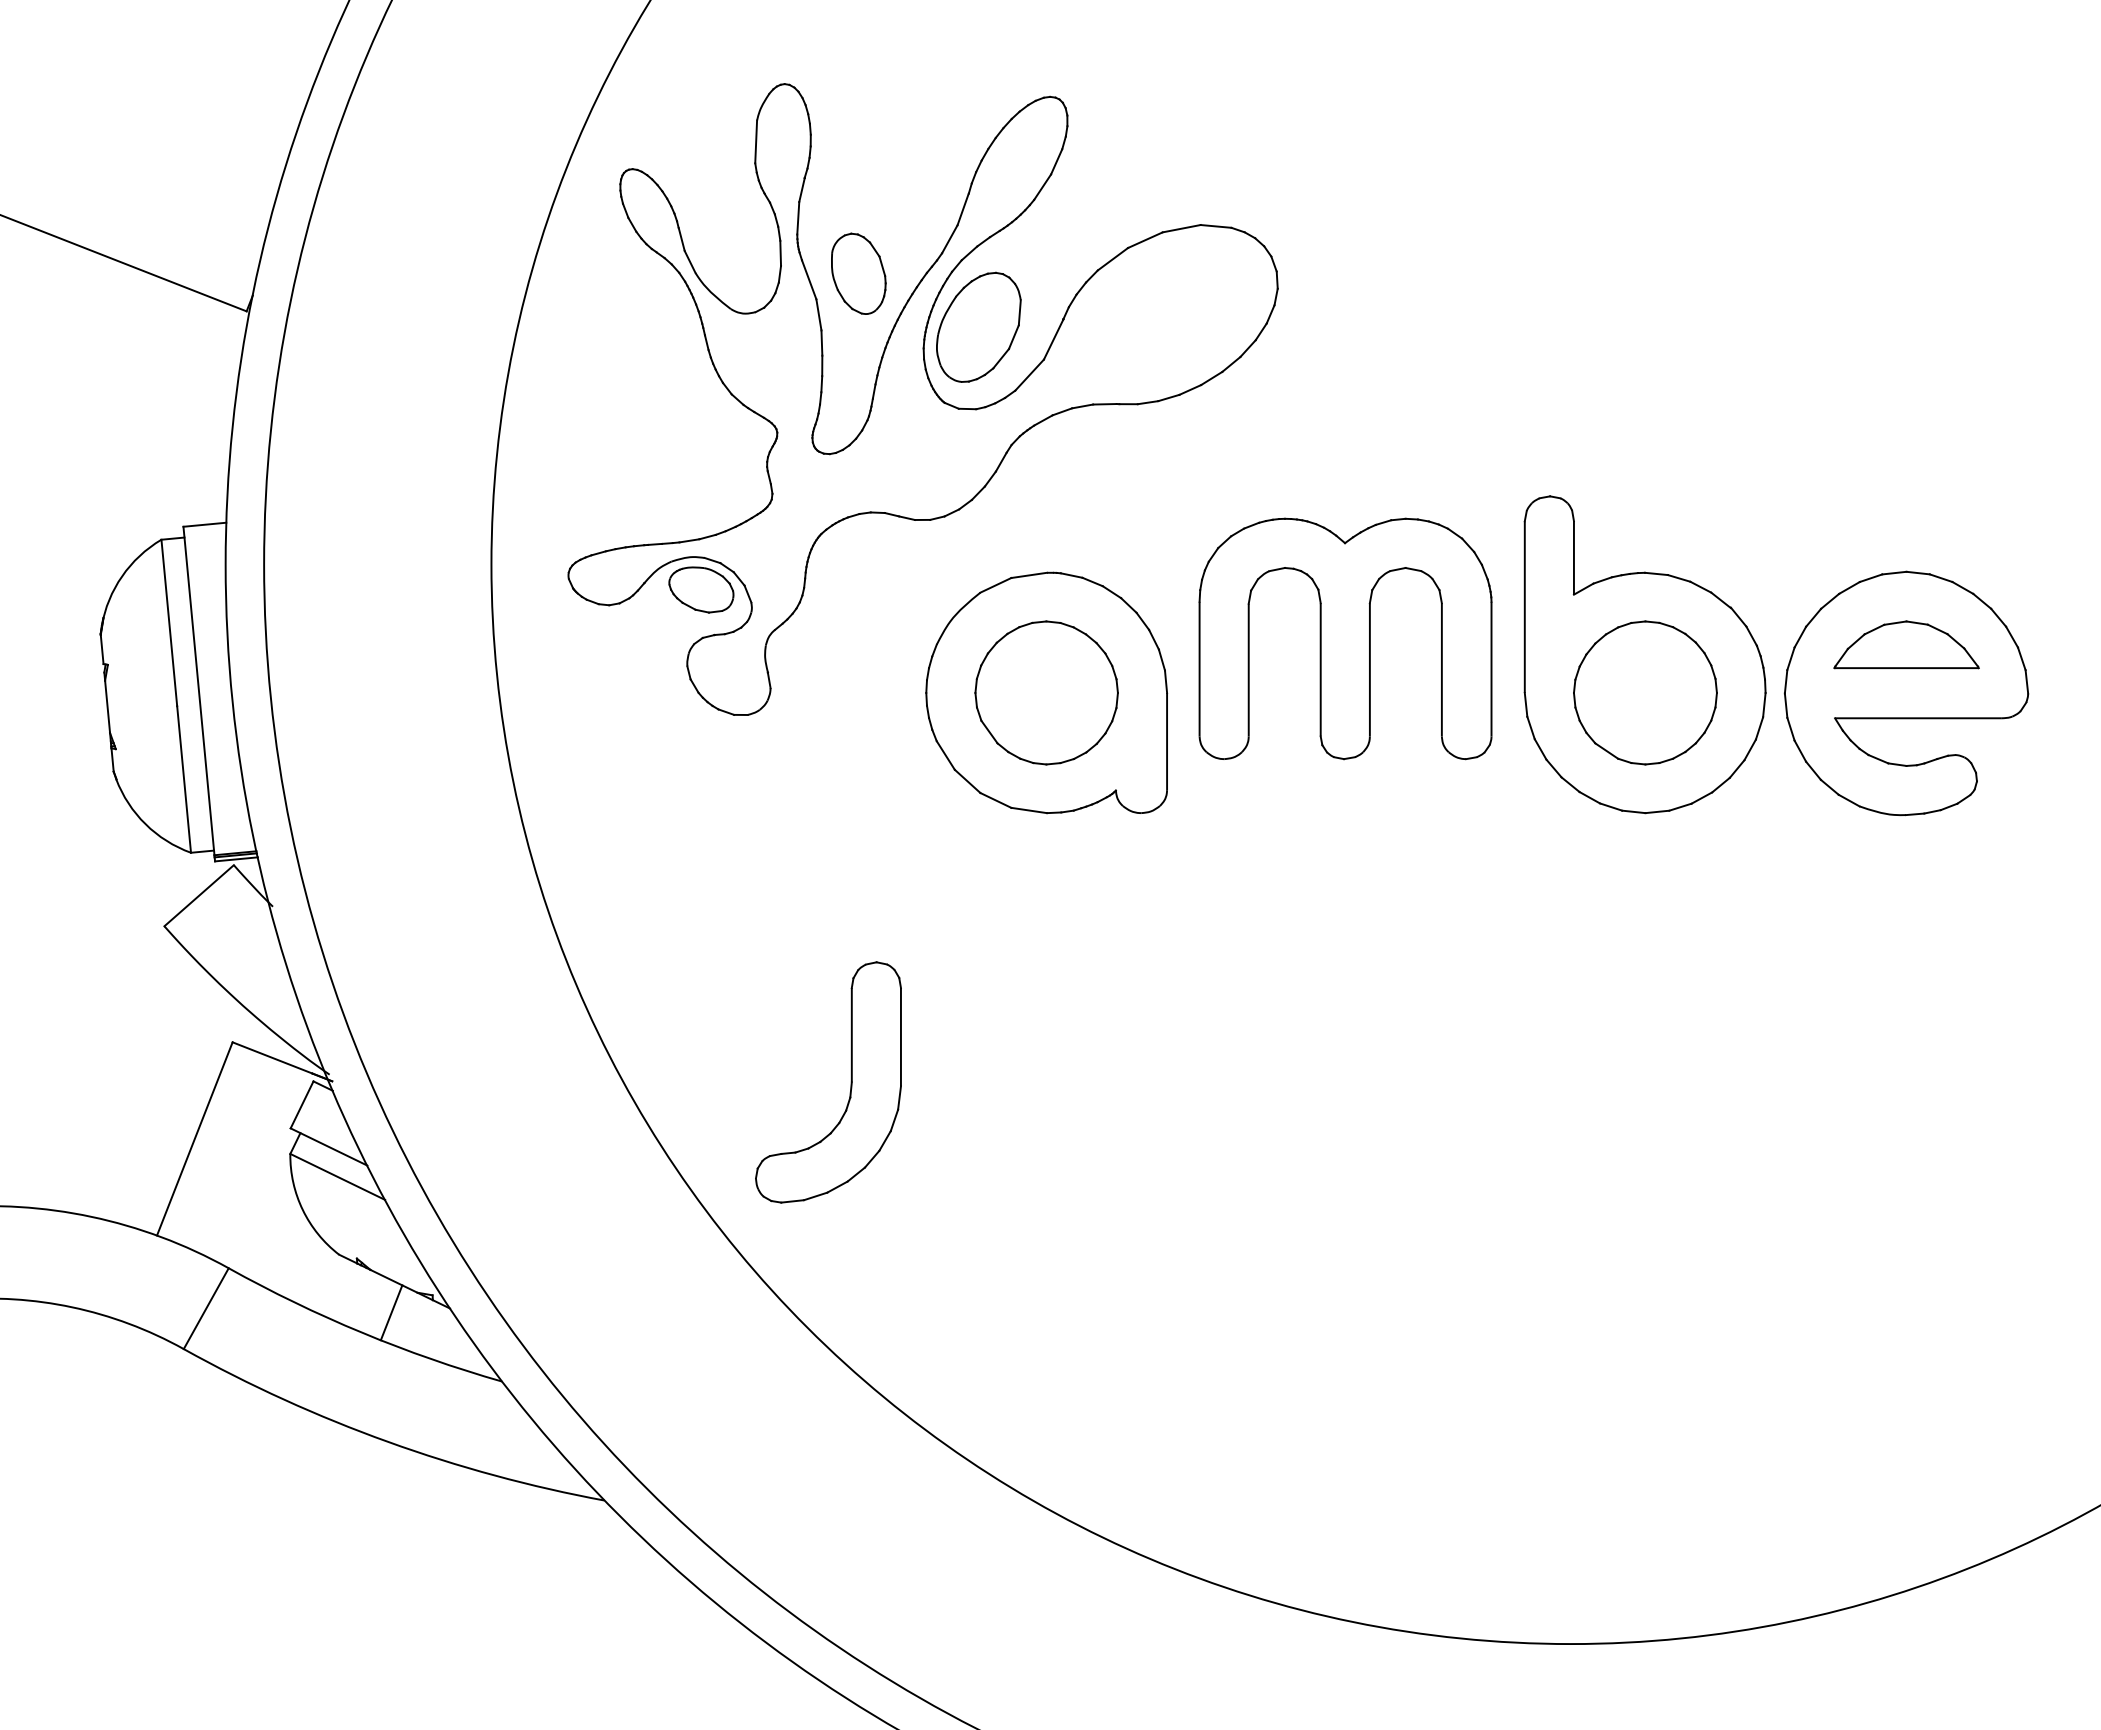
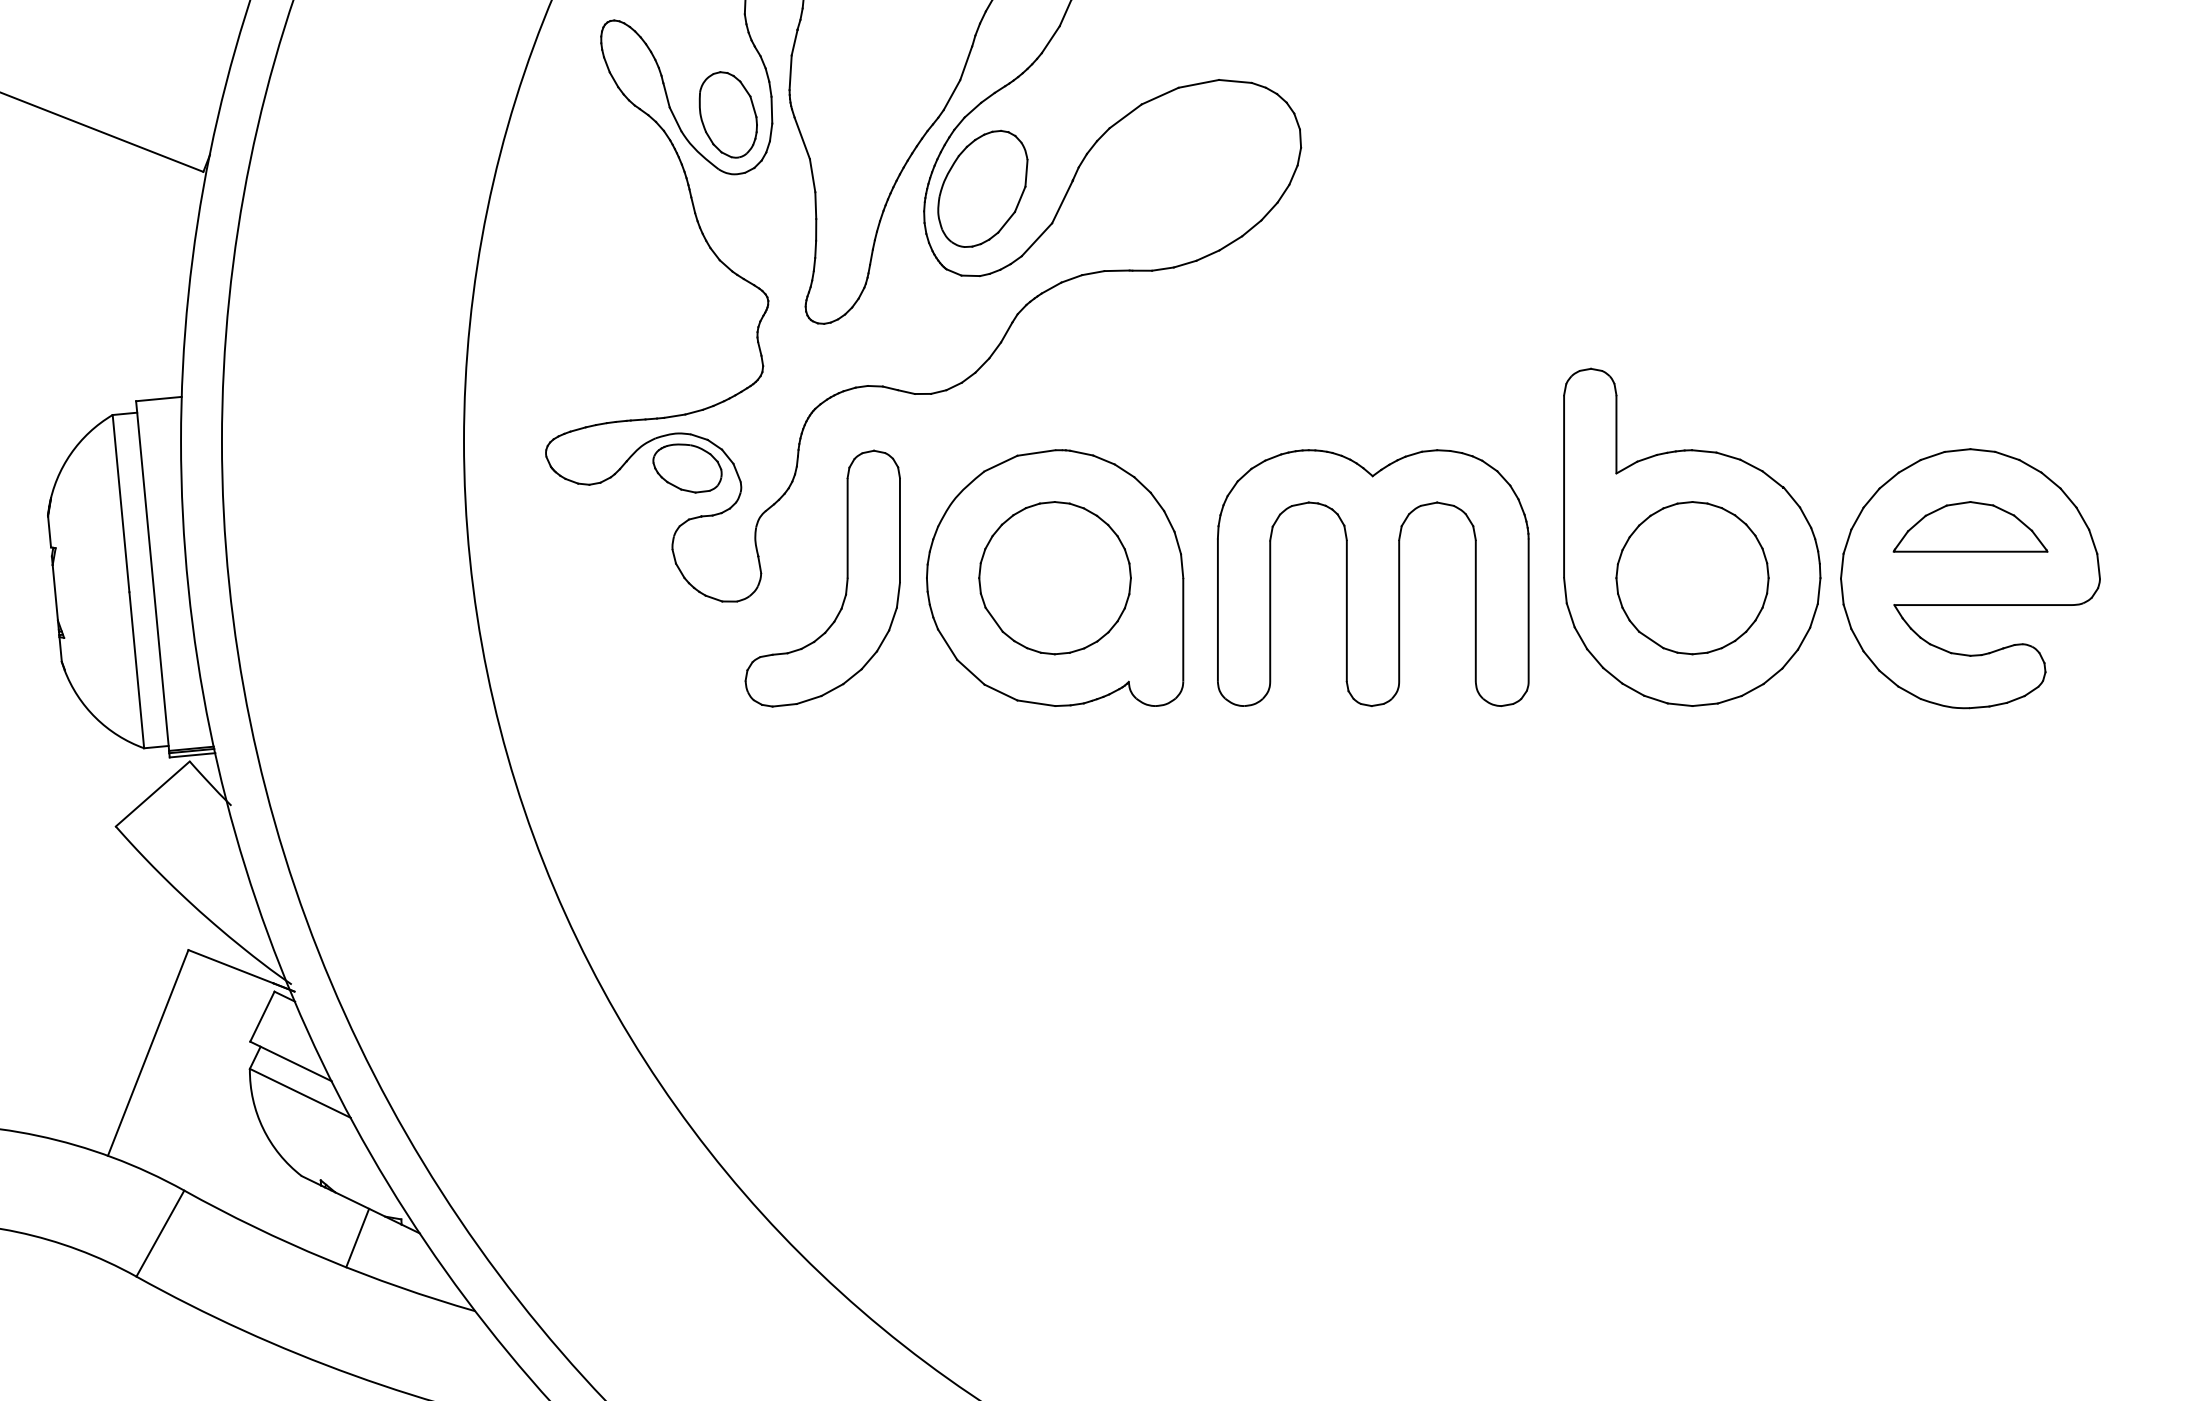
part: (858, 273) -> (728, 114), moved
part: (1345, 638) -> (1373, 577), moved
part: (850, 1082) -> (846, 578), moved

